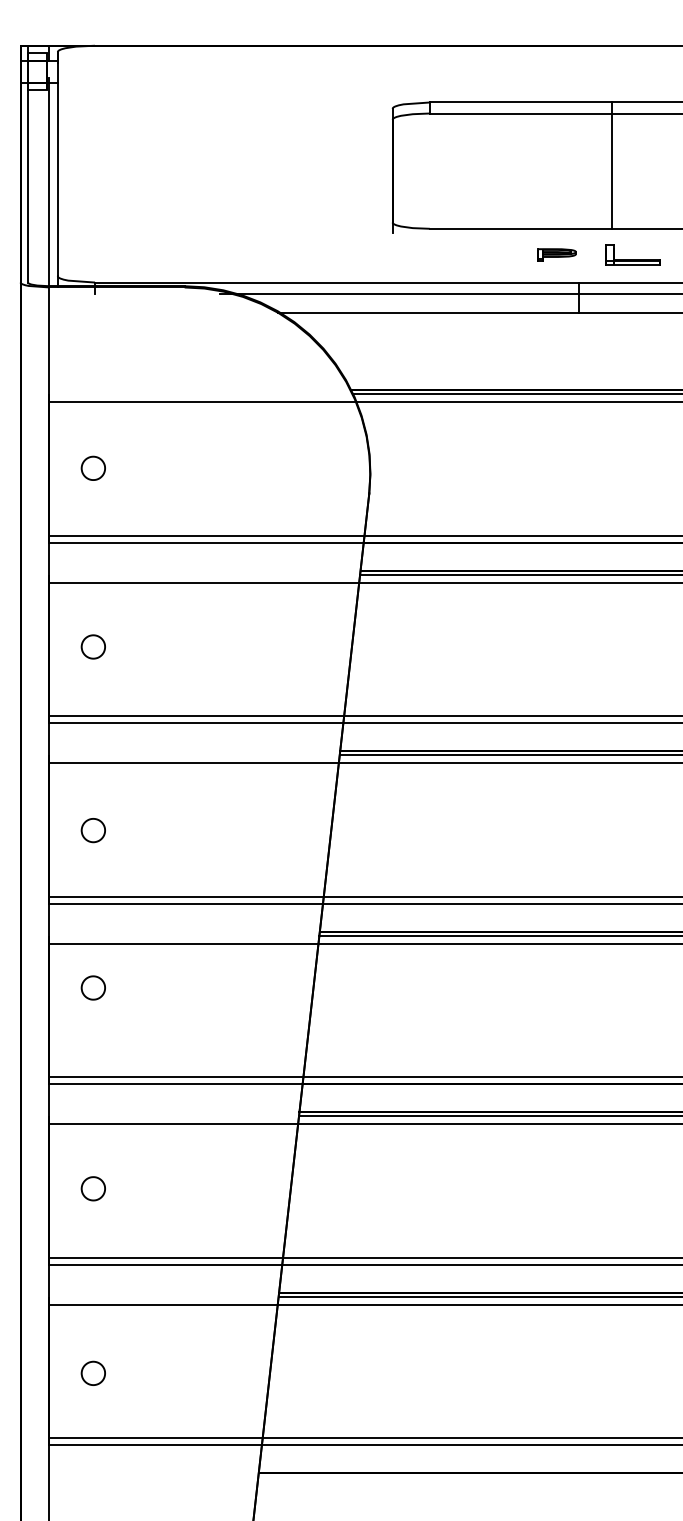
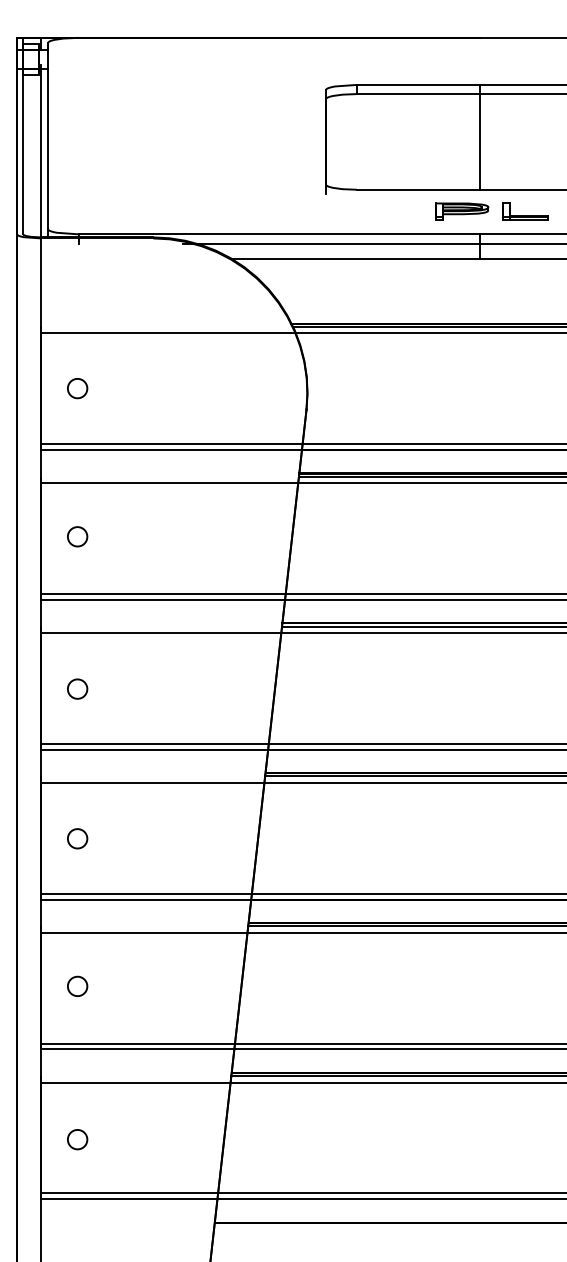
line: (612, 164) -> (480, 136), moved
part: (557, 255) -> (462, 211), size x1.67
part: (93, 987) -> (77, 838), moved

